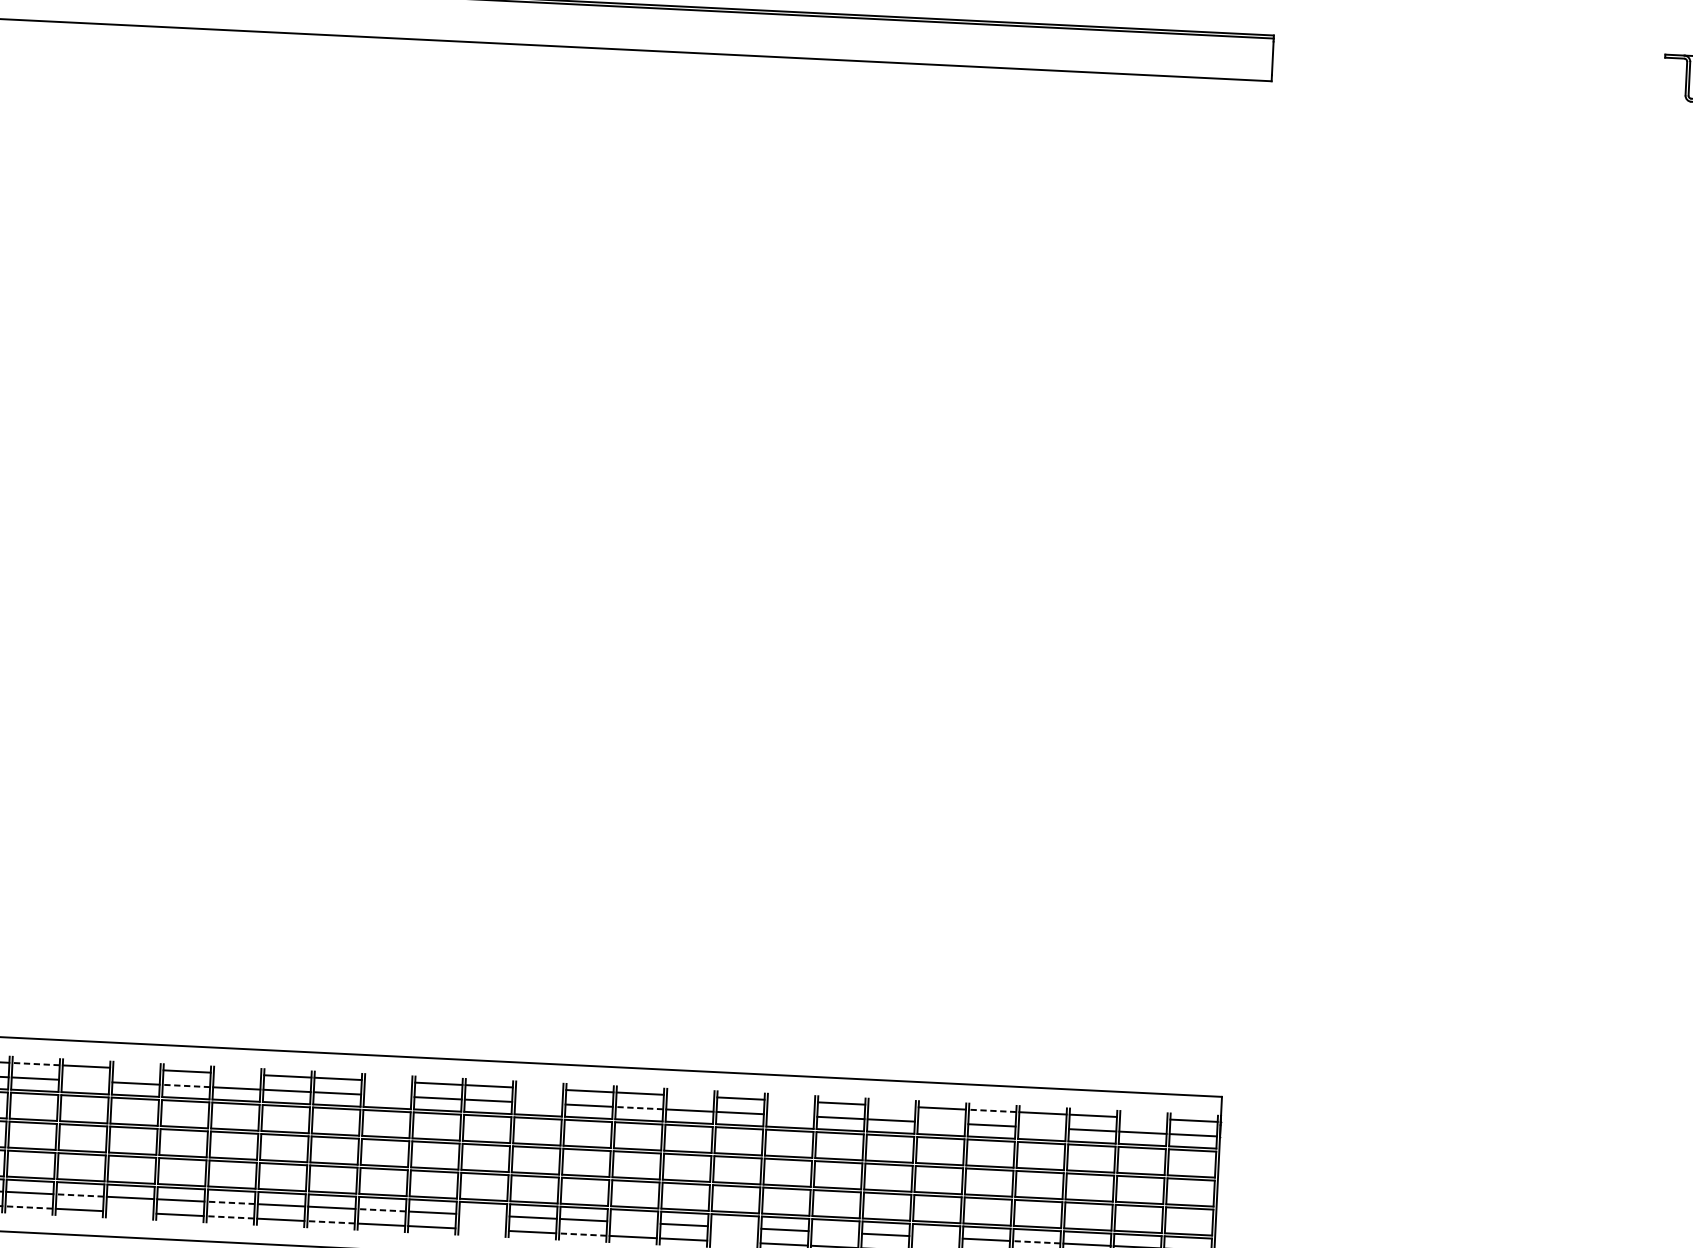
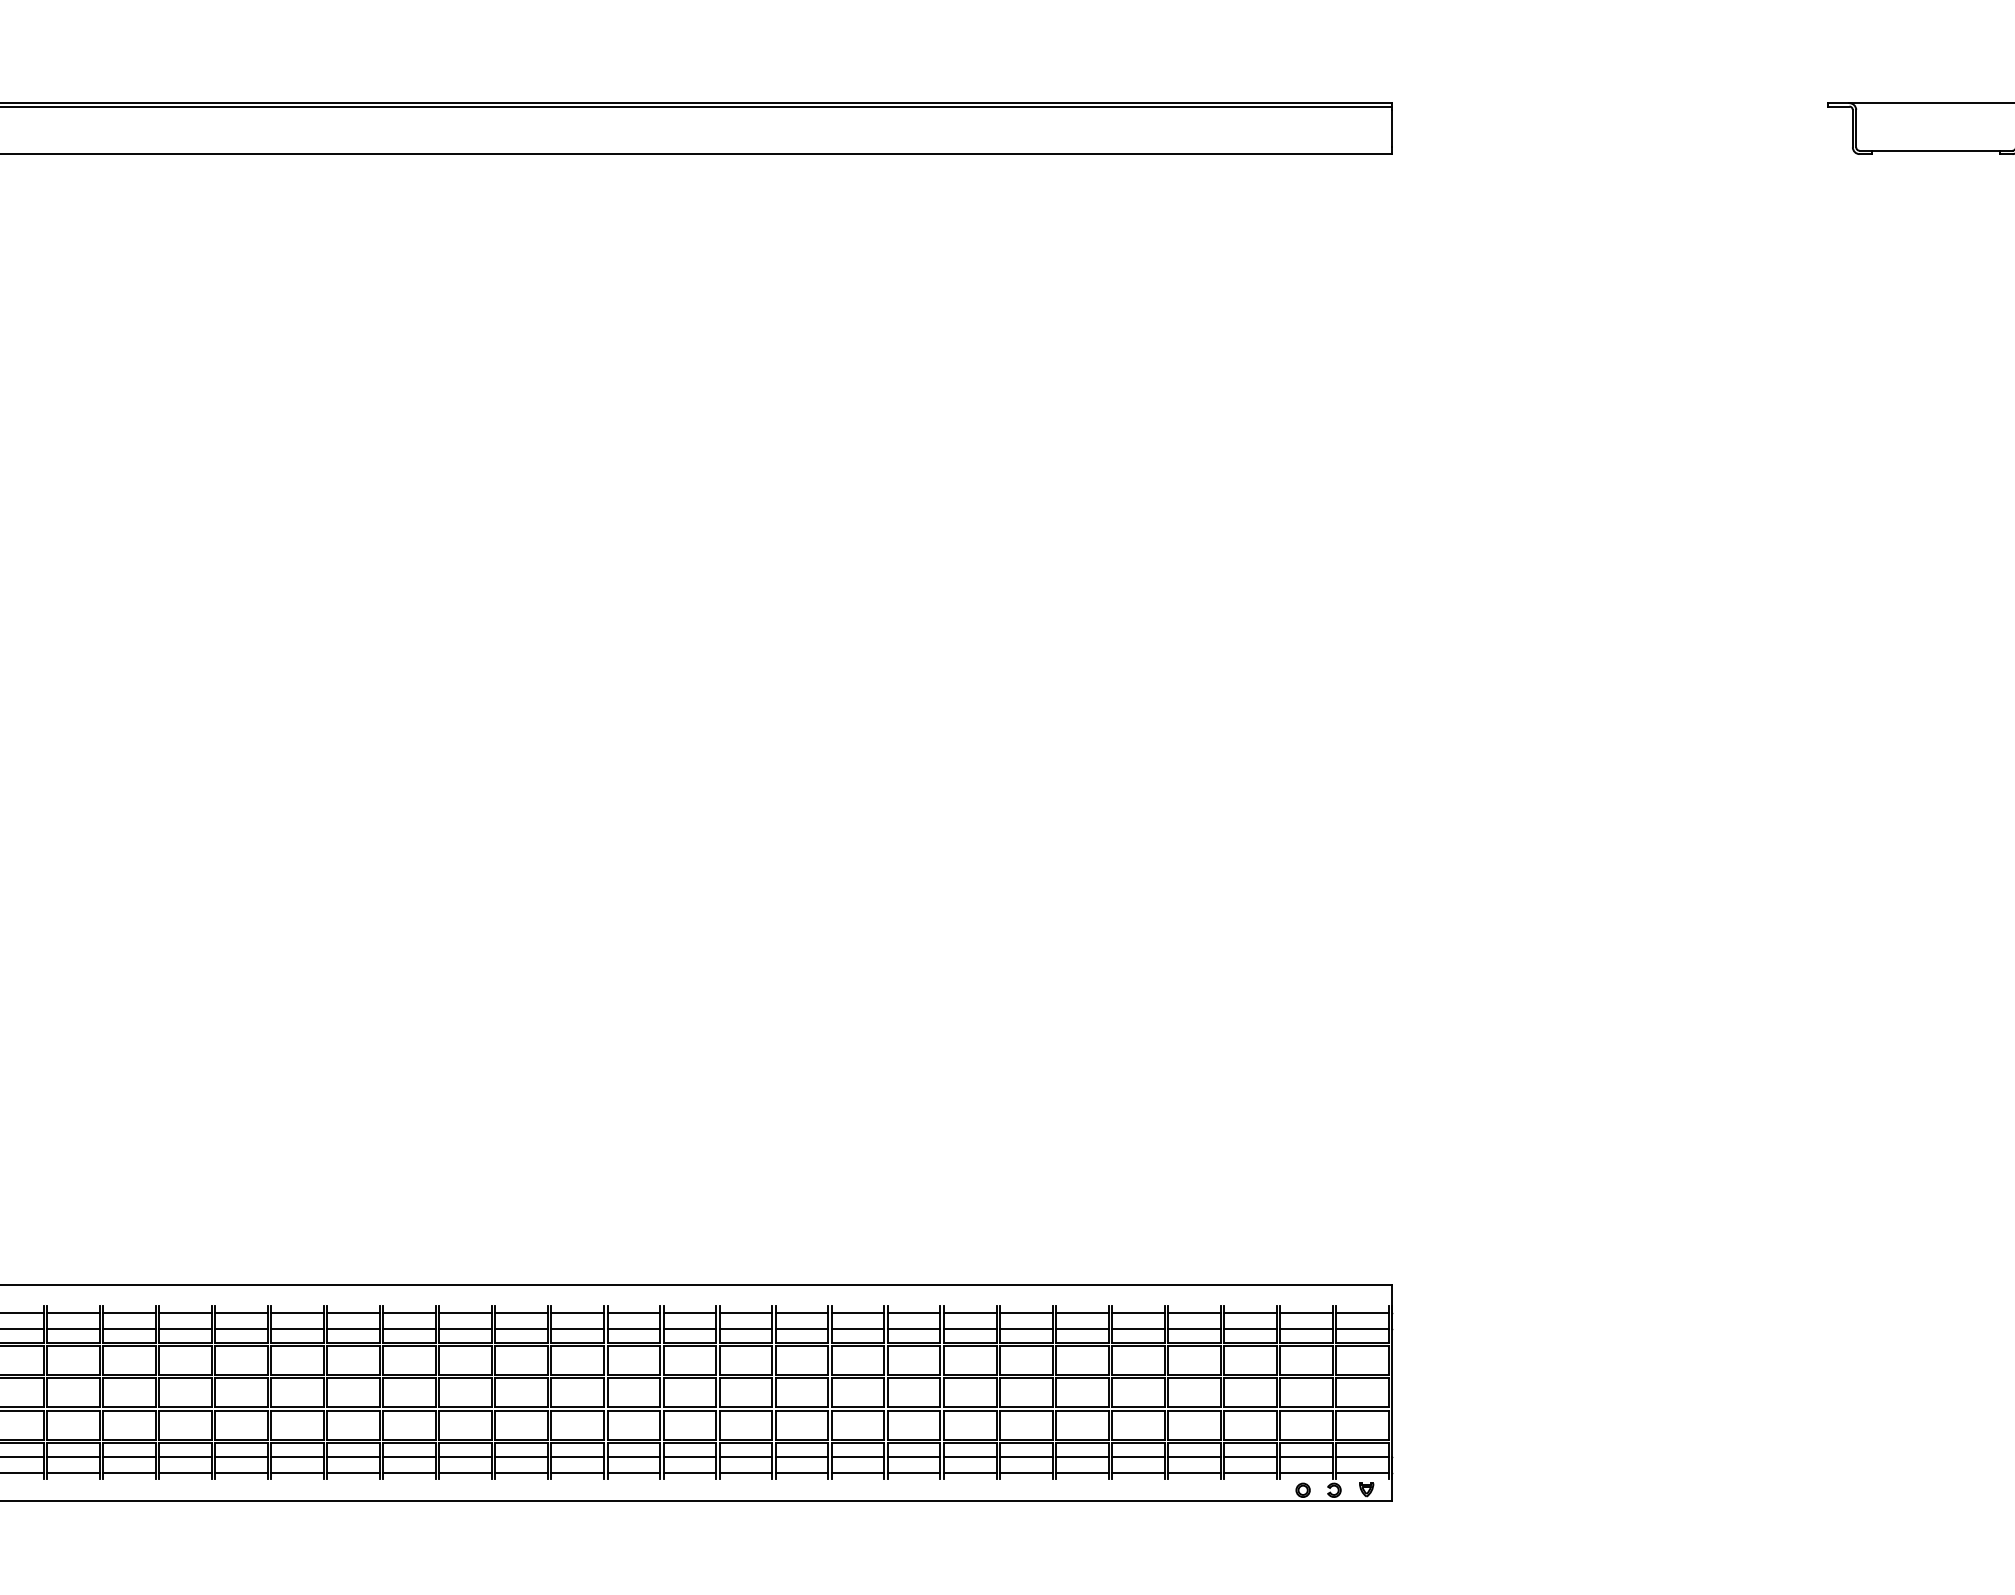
line: (35, 1063) -> (72, 1312), dashed -> solid
line: (136, 1068) -> (185, 1312), added
line: (237, 1073) -> (297, 1312), added
line: (388, 1080) -> (465, 1312), added
line: (85, 1081) -> (129, 1329), added
line: (185, 1086) -> (240, 1329), dashed -> solid
line: (539, 1088) -> (633, 1312), added
line: (690, 1095) -> (801, 1312), added
line: (387, 1096) -> (465, 1329), added
line: (790, 1100) -> (913, 1312), added
line: (538, 1103) -> (633, 1329), added
line: (891, 1105) -> (1025, 1312), added
line: (639, 1108) -> (745, 1329), dashed -> solid
line: (991, 1110) -> (1137, 1312), dashed -> solid
line: (789, 1115) -> (913, 1329), added
line: (1143, 1117) -> (1306, 1312), added
line: (940, 1123) -> (1081, 1329), added
line: (1042, 1128) -> (1194, 1329), added
line: (79, 1195) -> (128, 1456), dashed -> solid
line: (231, 1202) -> (297, 1456), dashed -> solid
line: (28, 1207) -> (72, 1472), dashed -> solid
line: (382, 1210) -> (465, 1456), dashed -> solid
line: (129, 1212) -> (185, 1472), added
line: (482, 1215) -> (577, 1456), added
line: (230, 1217) -> (297, 1472), dashed -> solid
line: (331, 1222) -> (409, 1472), dashed -> solid
line: (633, 1222) -> (745, 1456), added
line: (734, 1227) -> (857, 1456), added
line: (481, 1229) -> (577, 1472), added
line: (834, 1232) -> (969, 1456), added
line: (582, 1234) -> (689, 1472), dashed -> solid
line: (935, 1237) -> (1081, 1456), added
line: (733, 1241) -> (857, 1472), added
line: (1035, 1242) -> (1193, 1456), dashed -> solid

